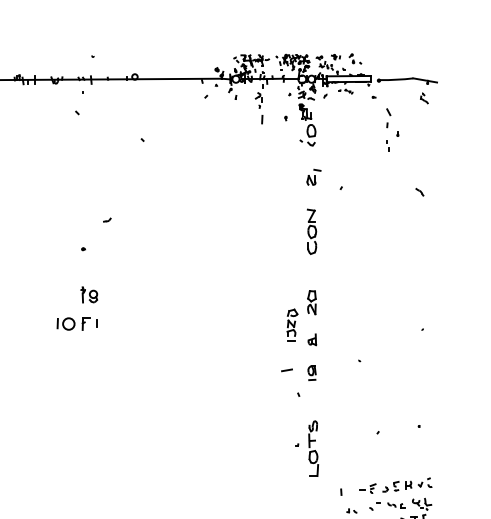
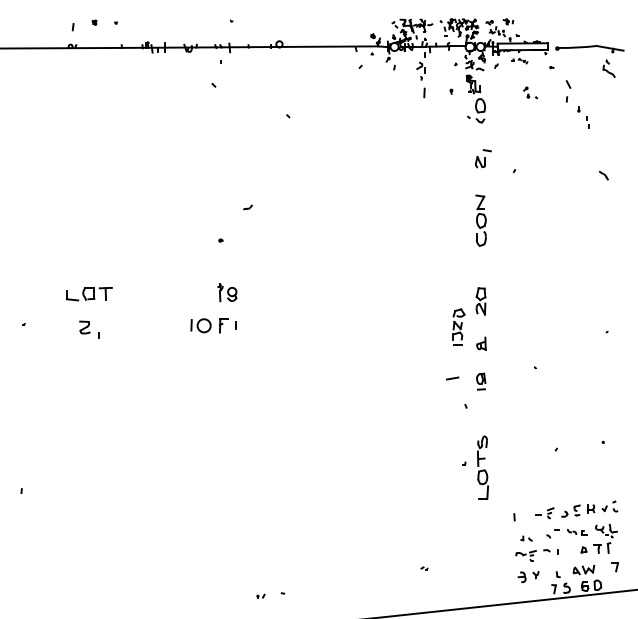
part: (355, 58) -> (530, 92), moved
part: (424, 98) -> (609, 68), size x1.4
part: (387, 145) -> (587, 122), moved

